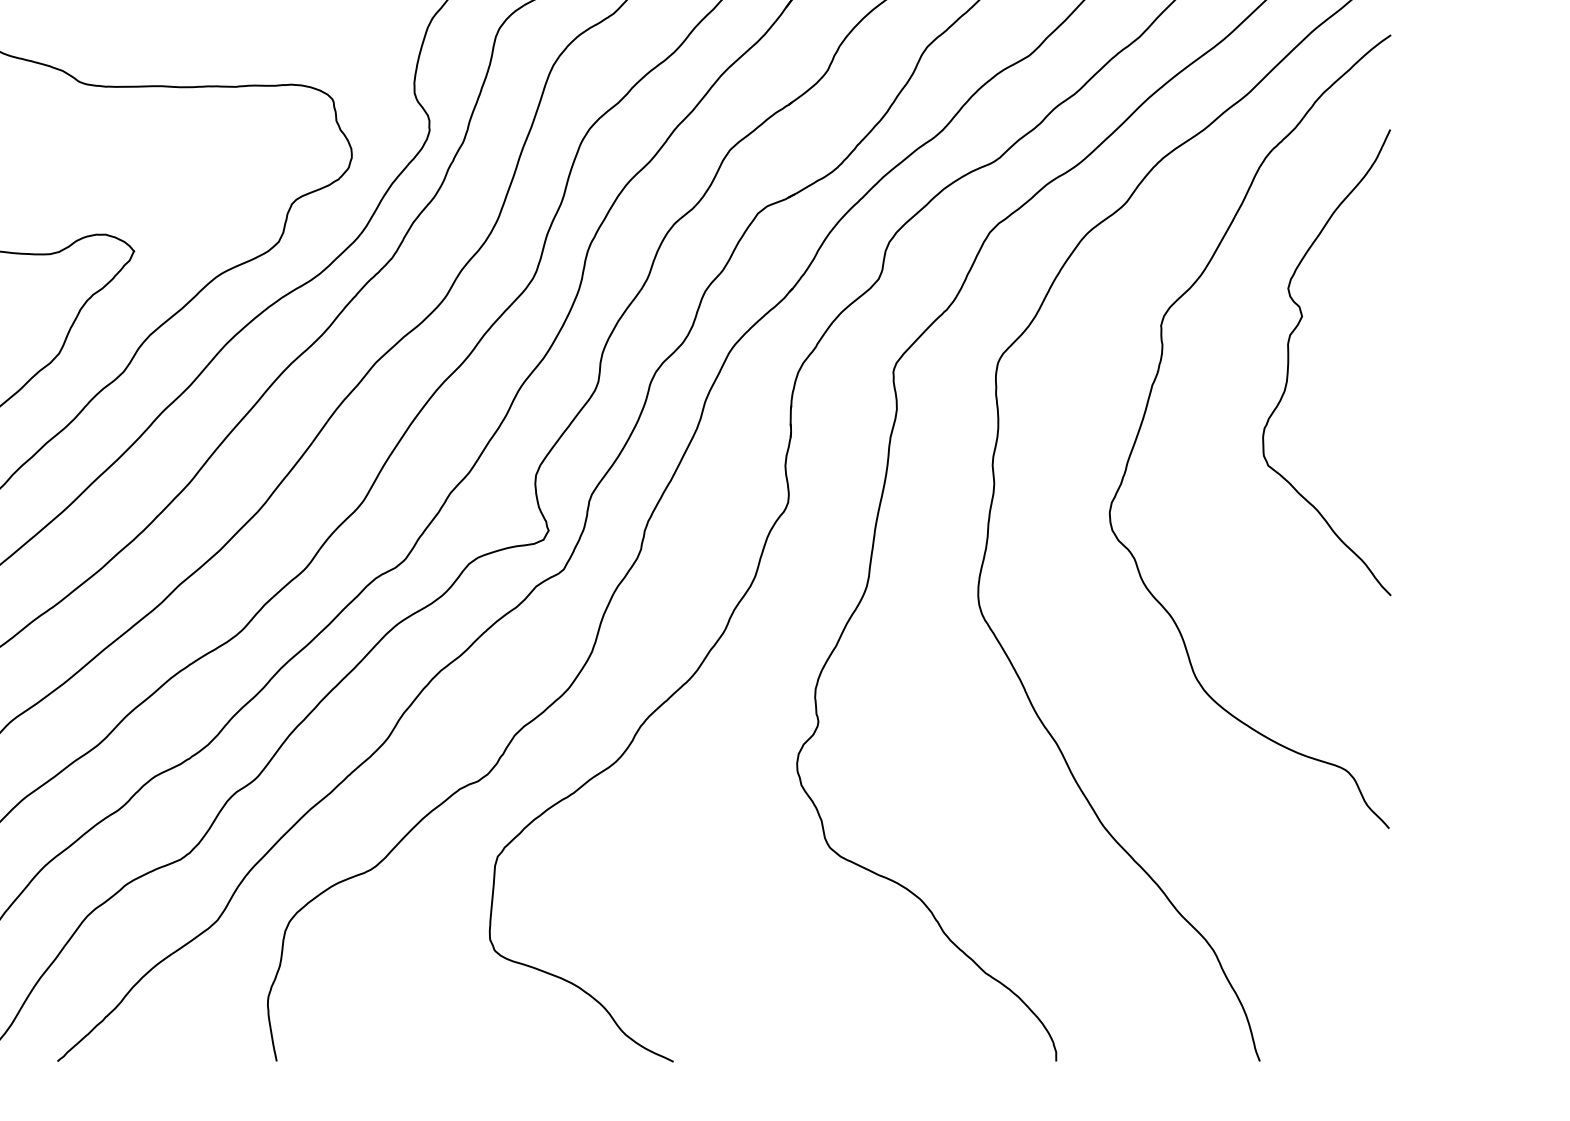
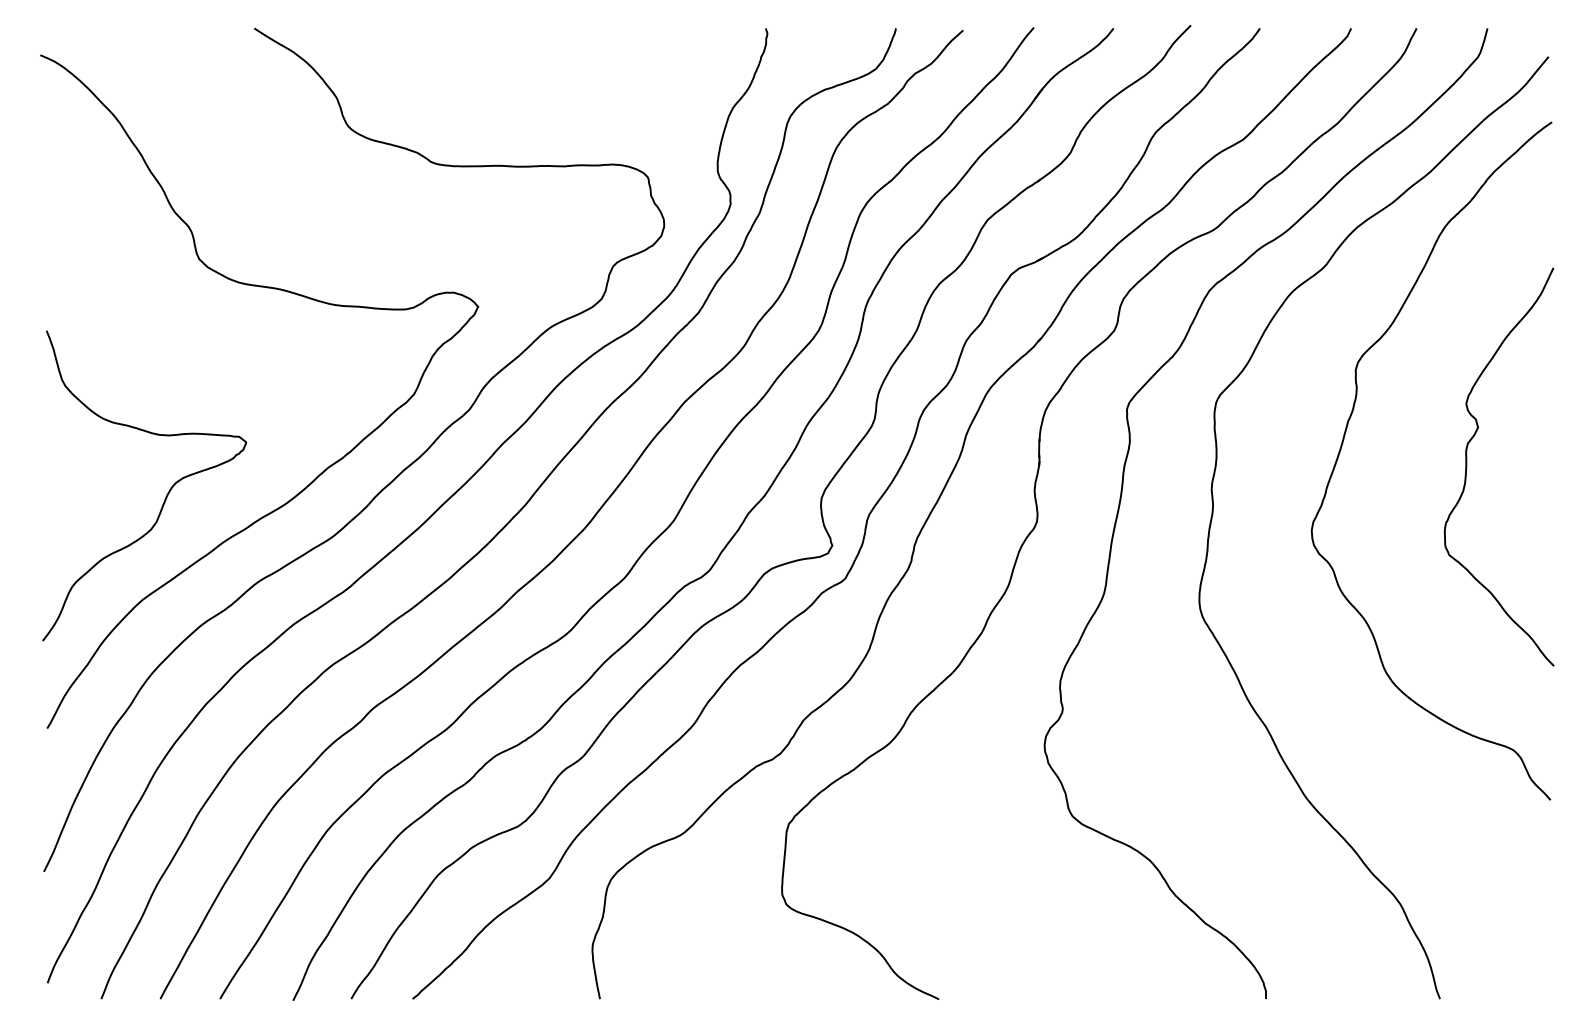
curve: (1289, 362) -> (1467, 466), moved

